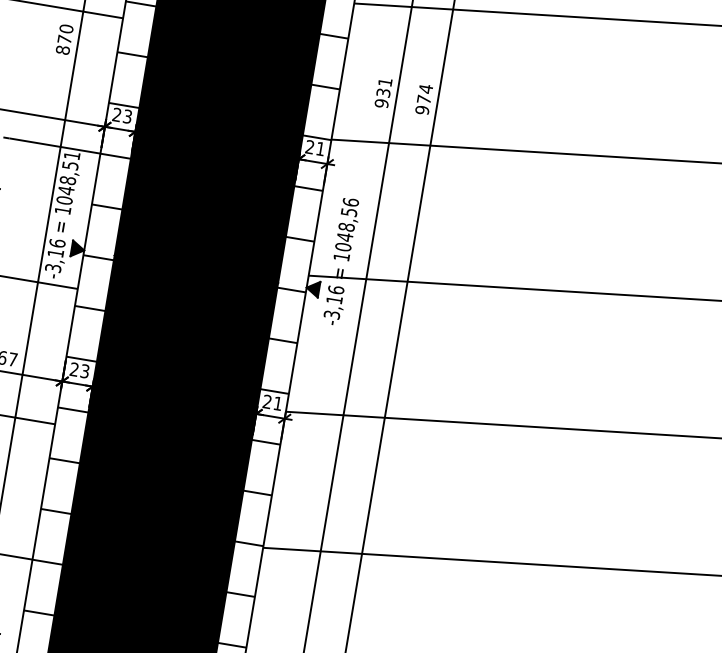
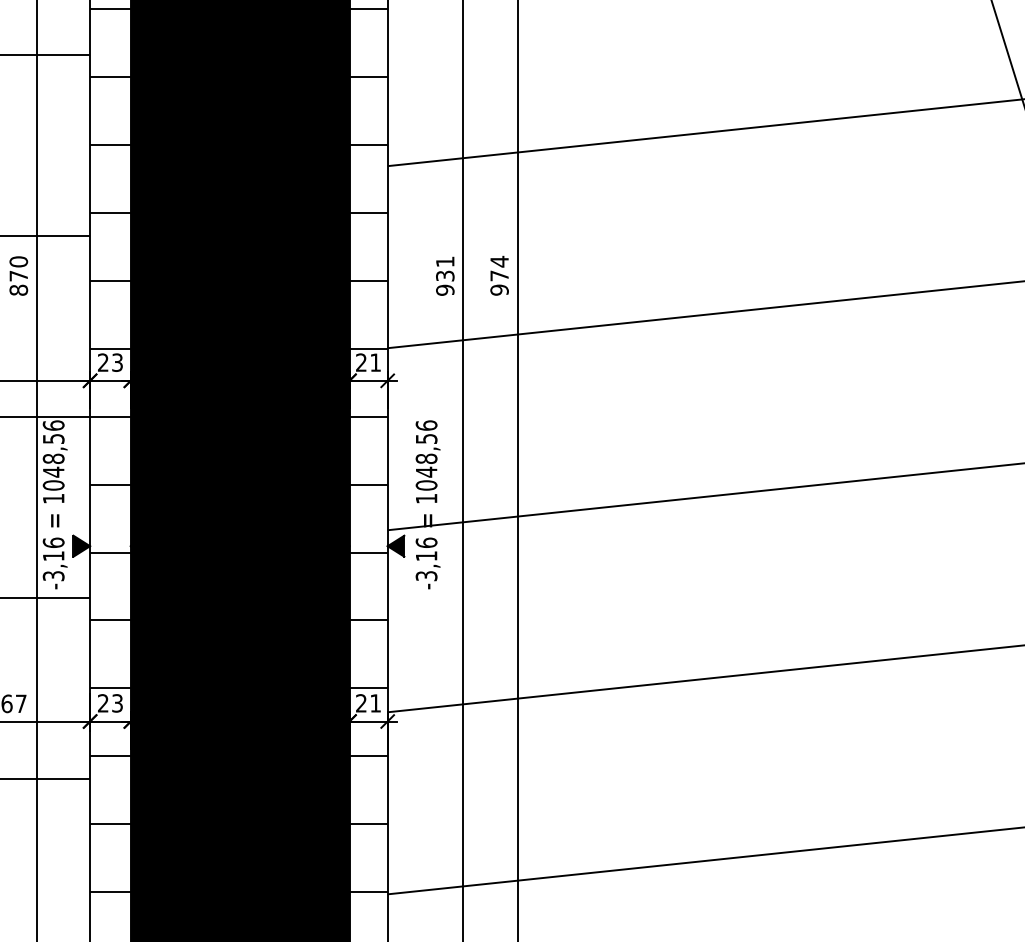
text: (71, 155) -> (53, 425), 1048,51 -> 1048,56

